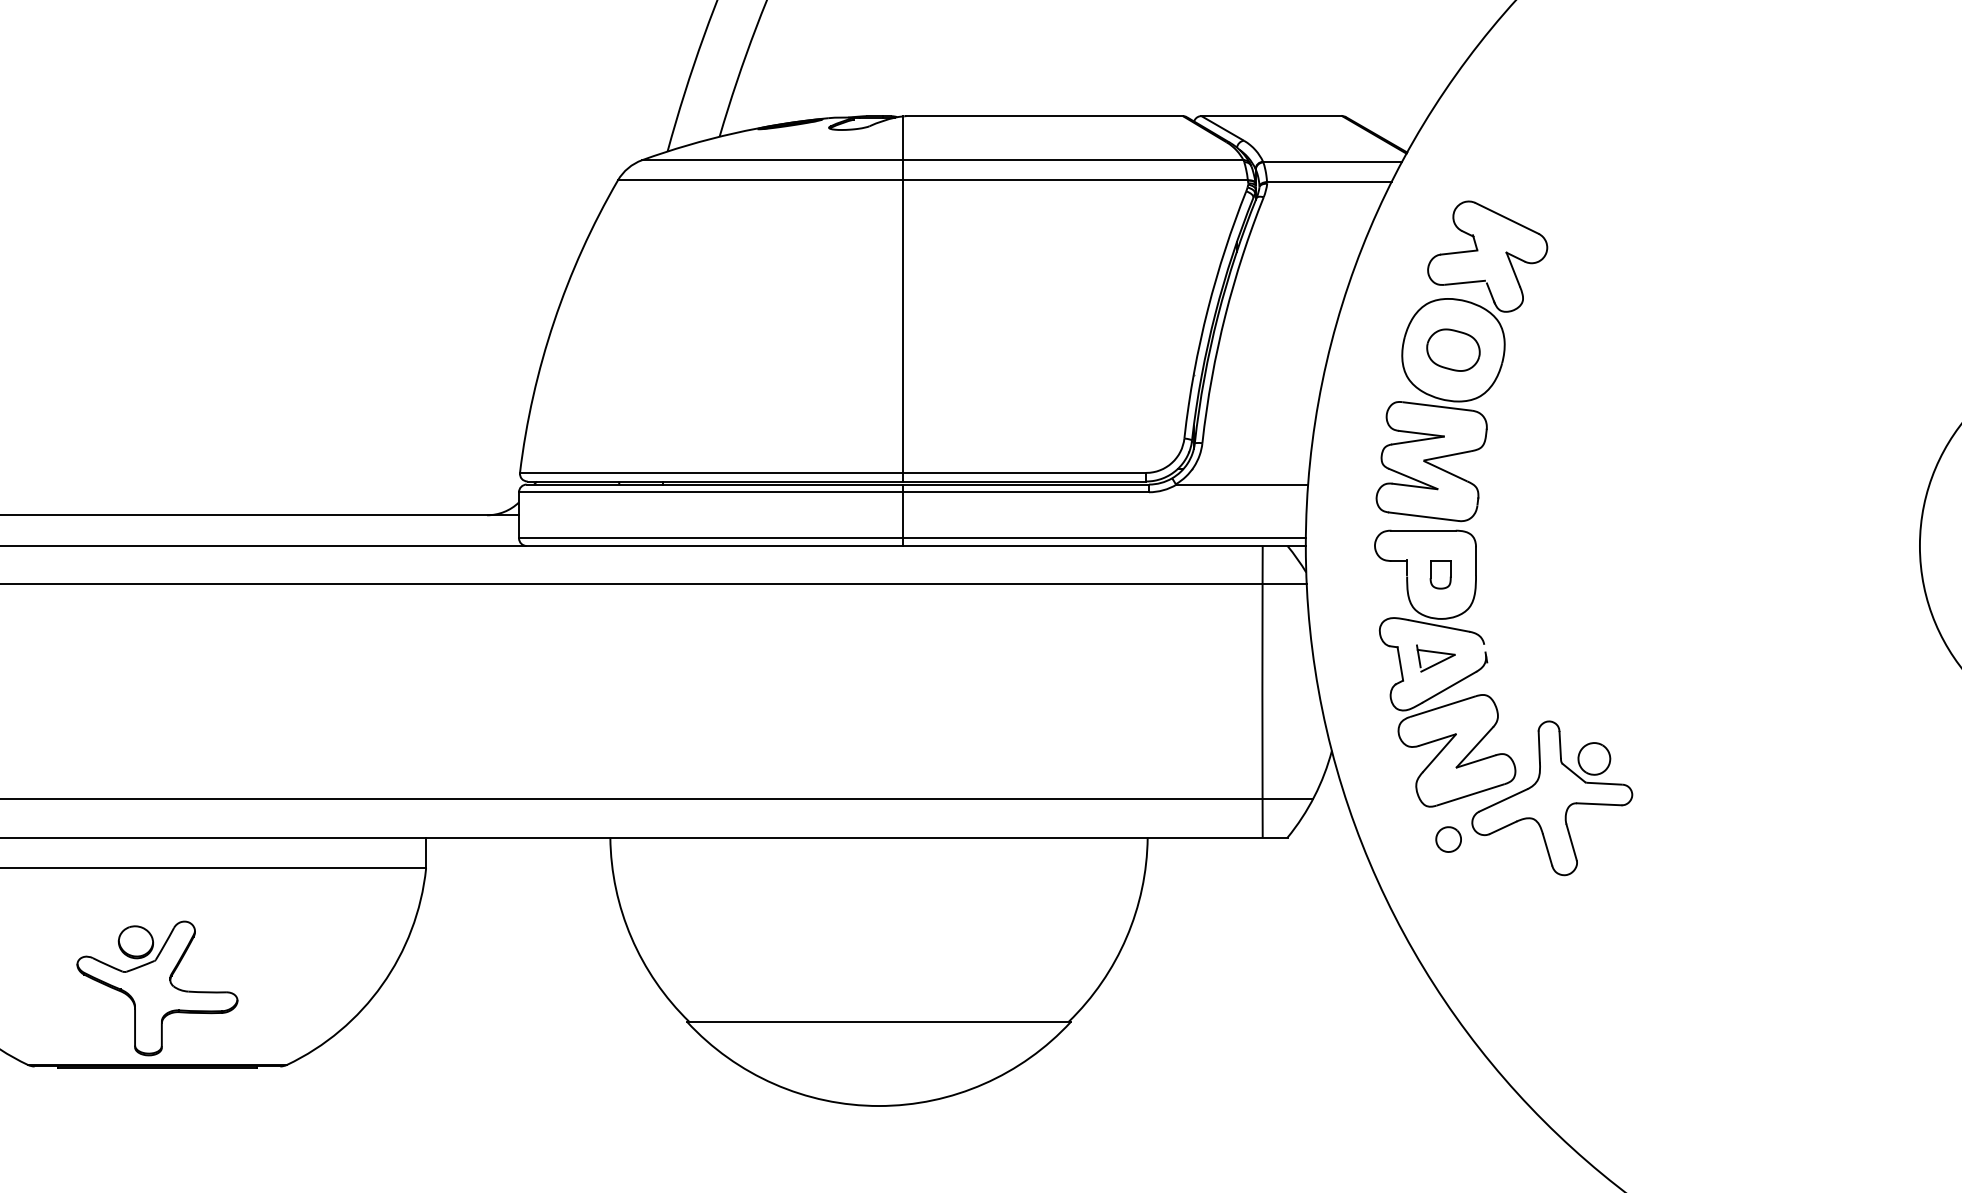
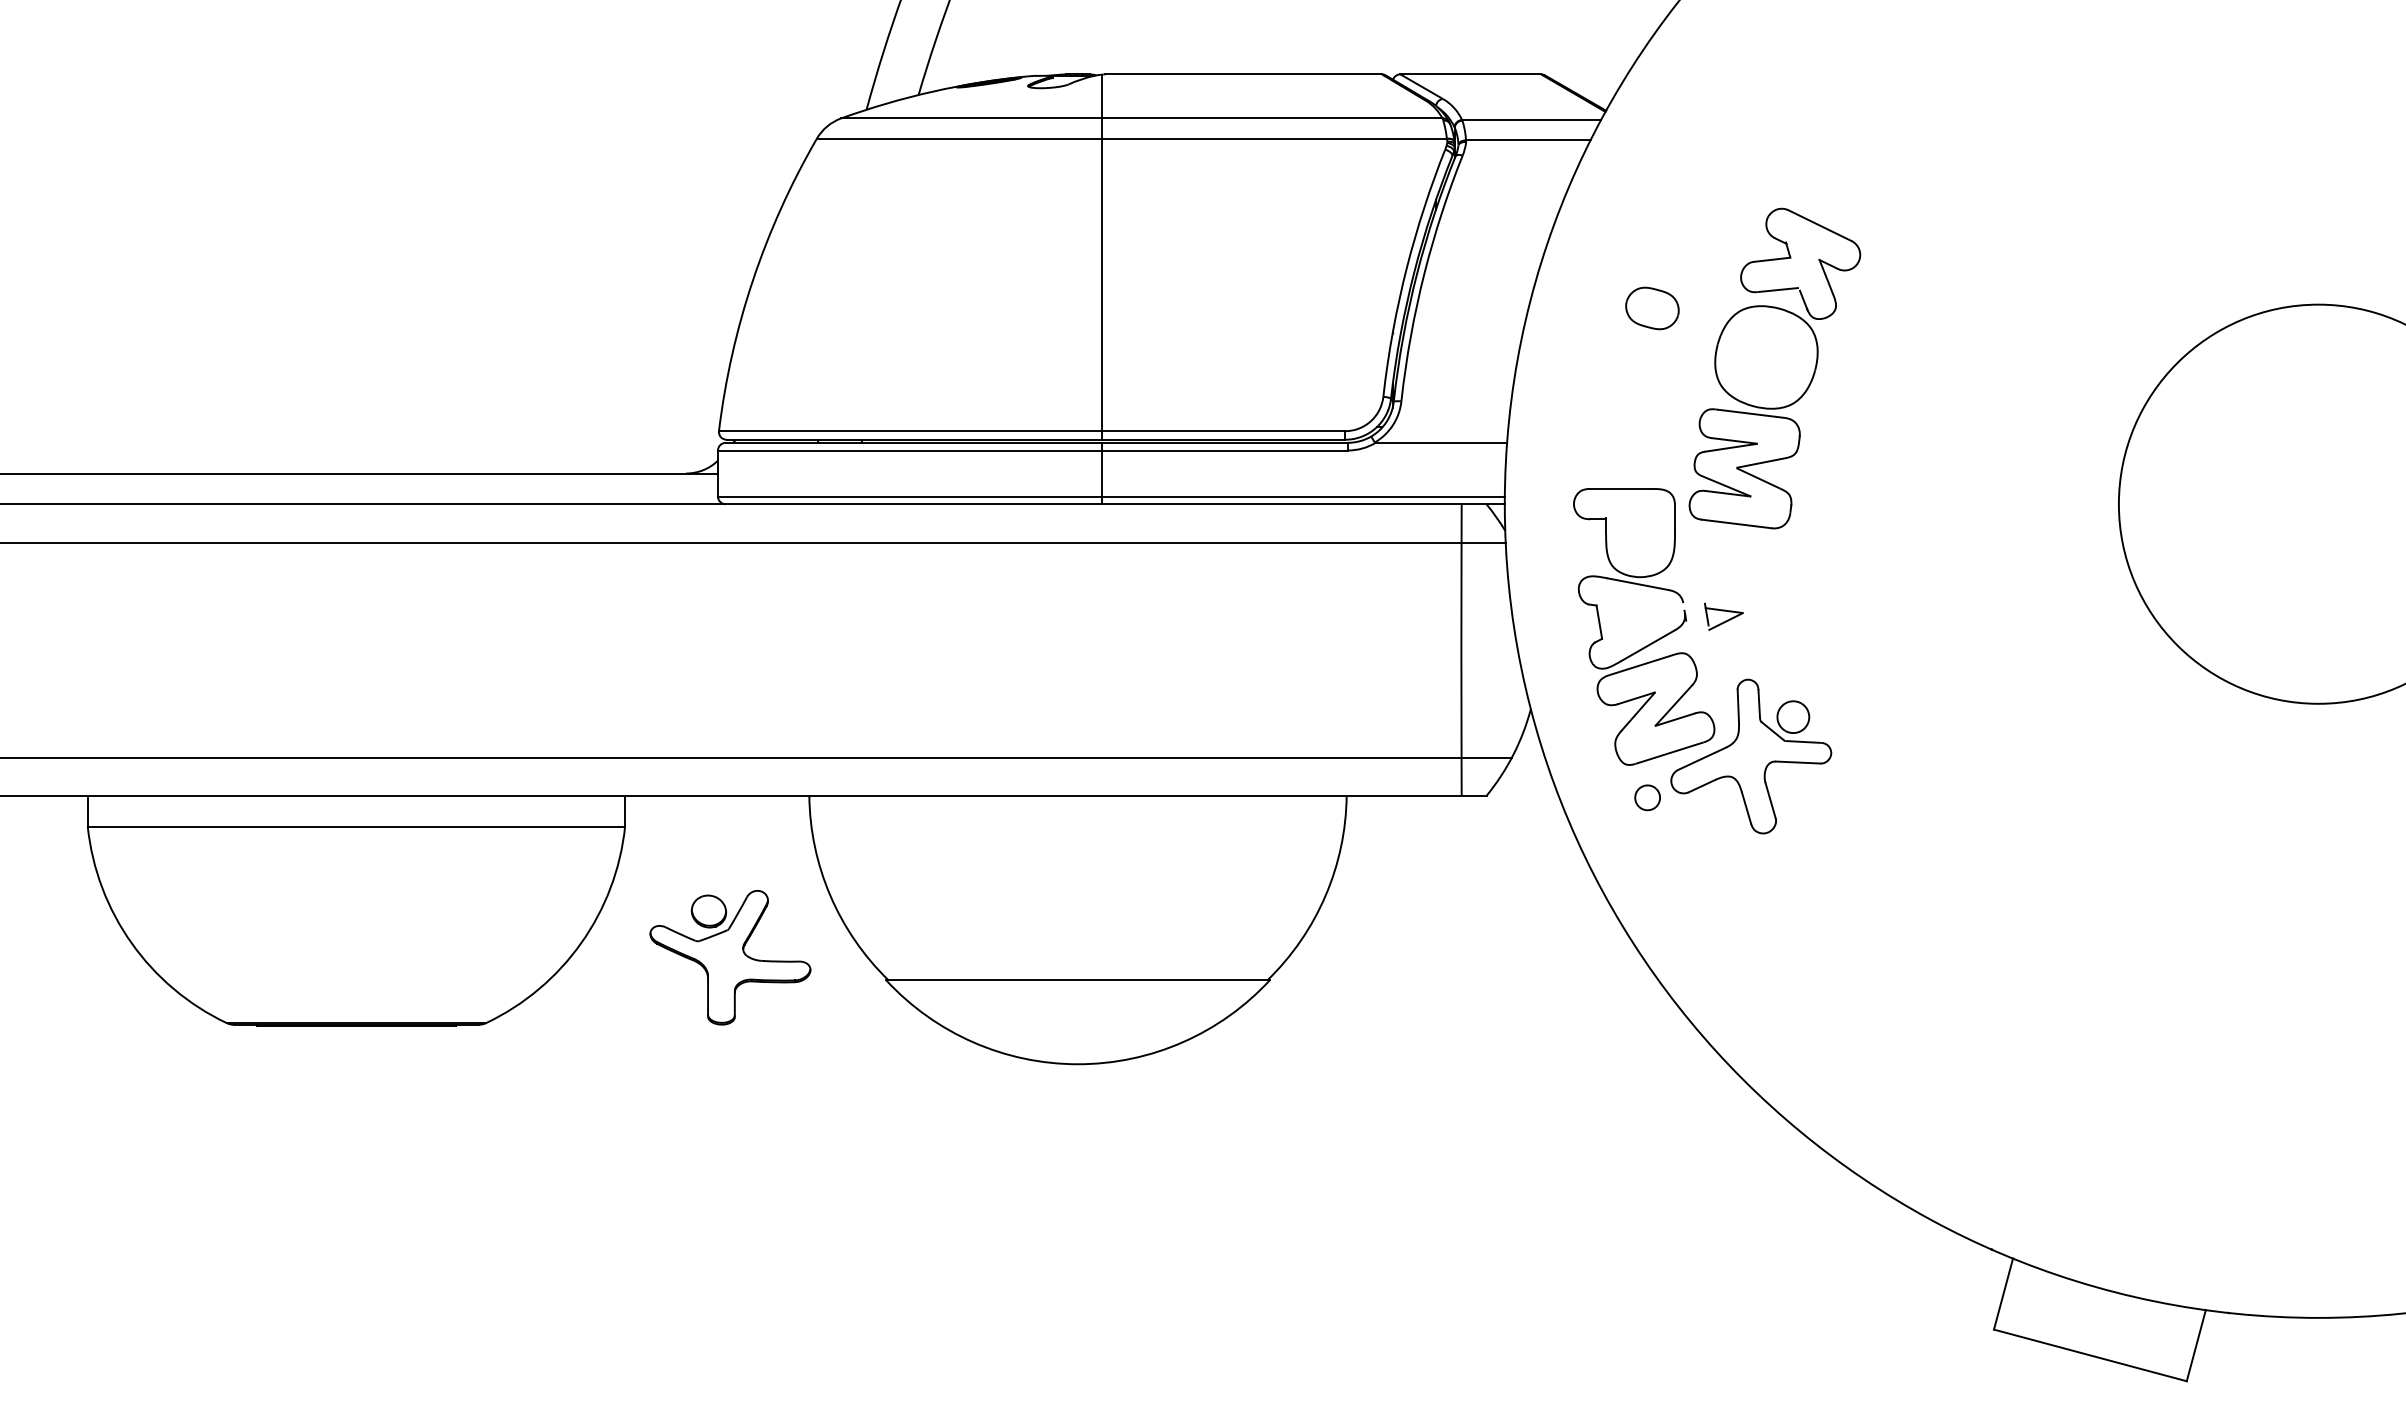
part: (1461, 361) -> (1774, 368), moved
part: (1440, 574) -> (1639, 532), removed
part: (1435, 658) -> (1723, 616), moved
part: (157, 988) -> (730, 957), moved

